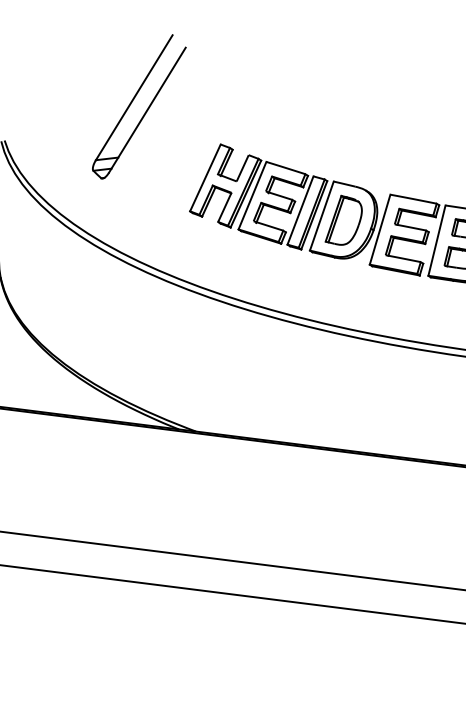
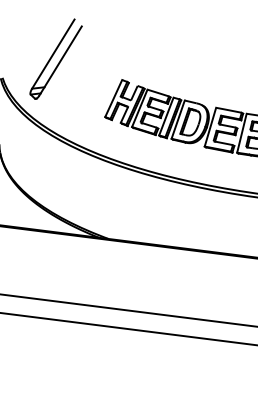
part: (138, 105) -> (55, 58), moved

